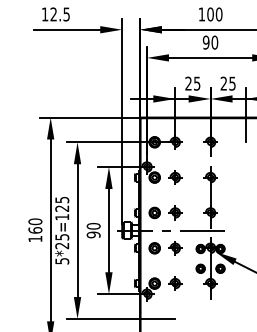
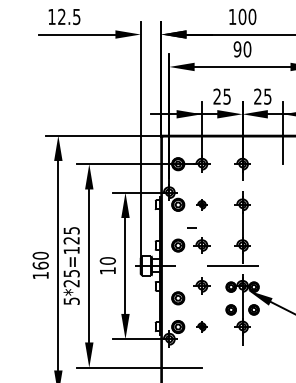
part: (174, 177) -> (201, 204), size x0.7
line: (166, 230) -> (191, 227), moved
text: (93, 234) -> (107, 270), 90 -> 10
part: (154, 248) -> (178, 298), moved
part: (174, 283) -> (201, 326), size x0.7

